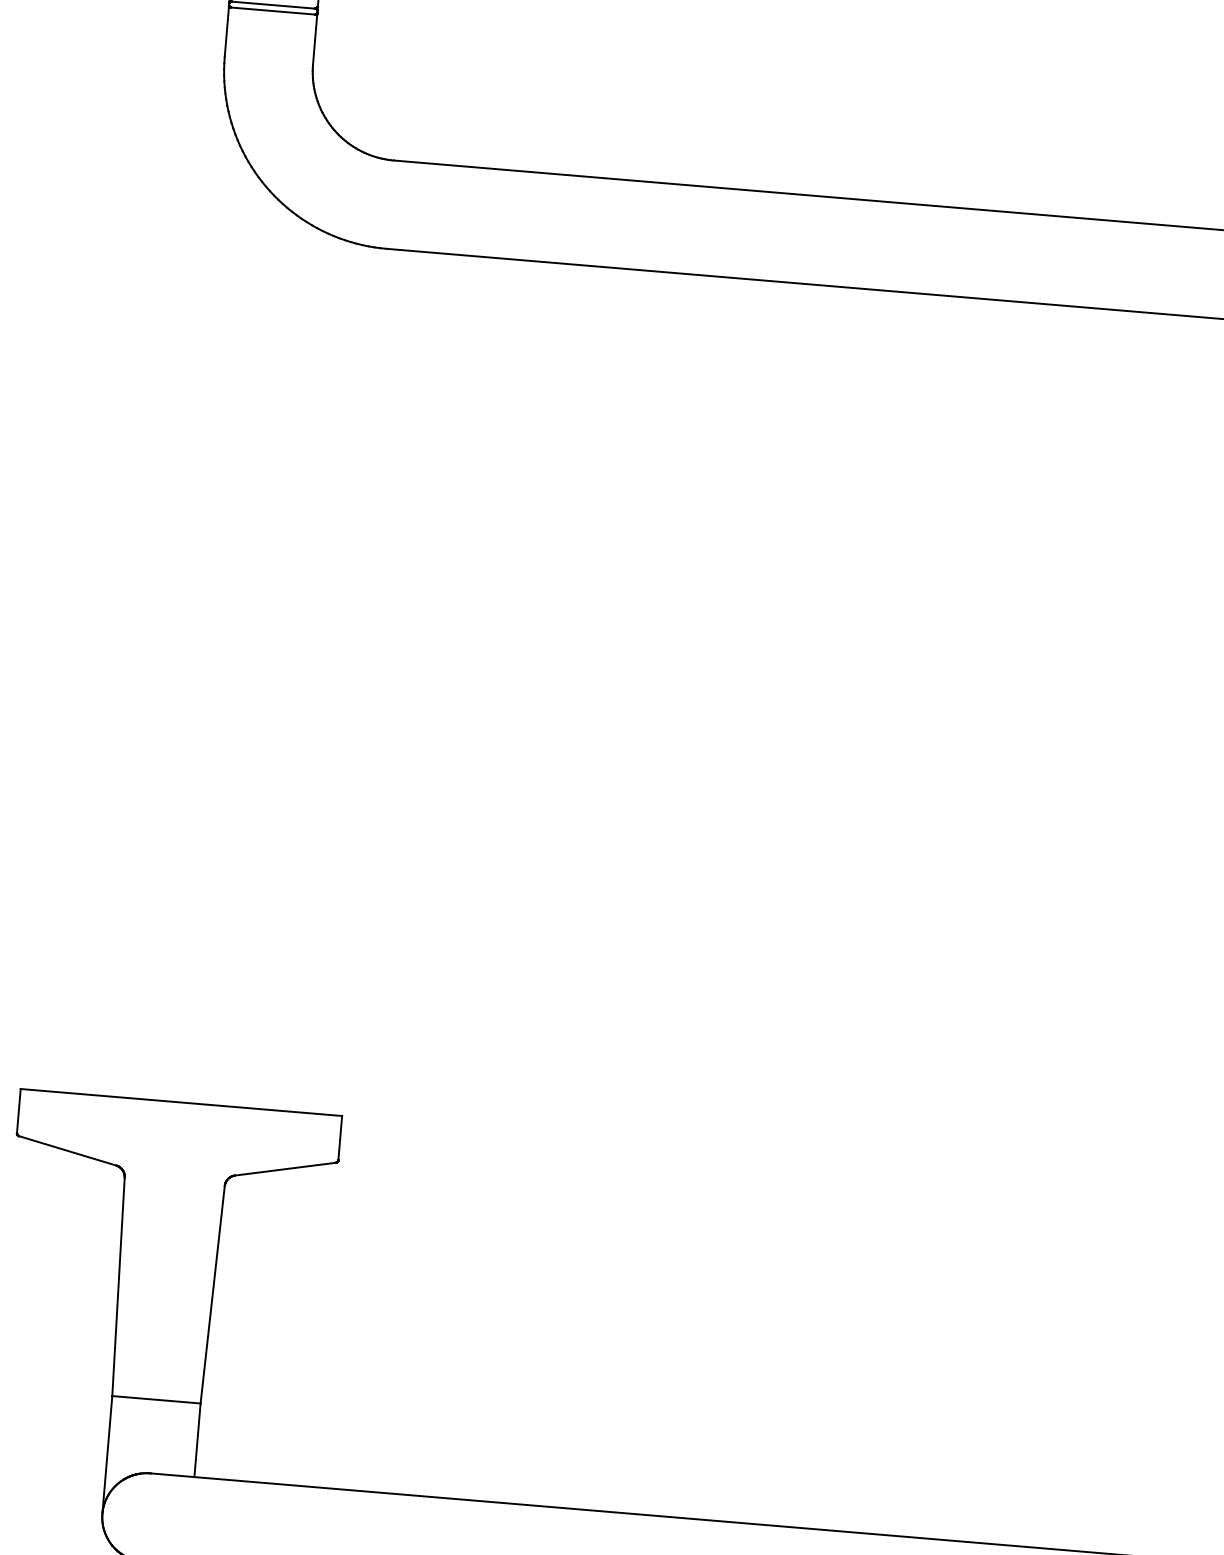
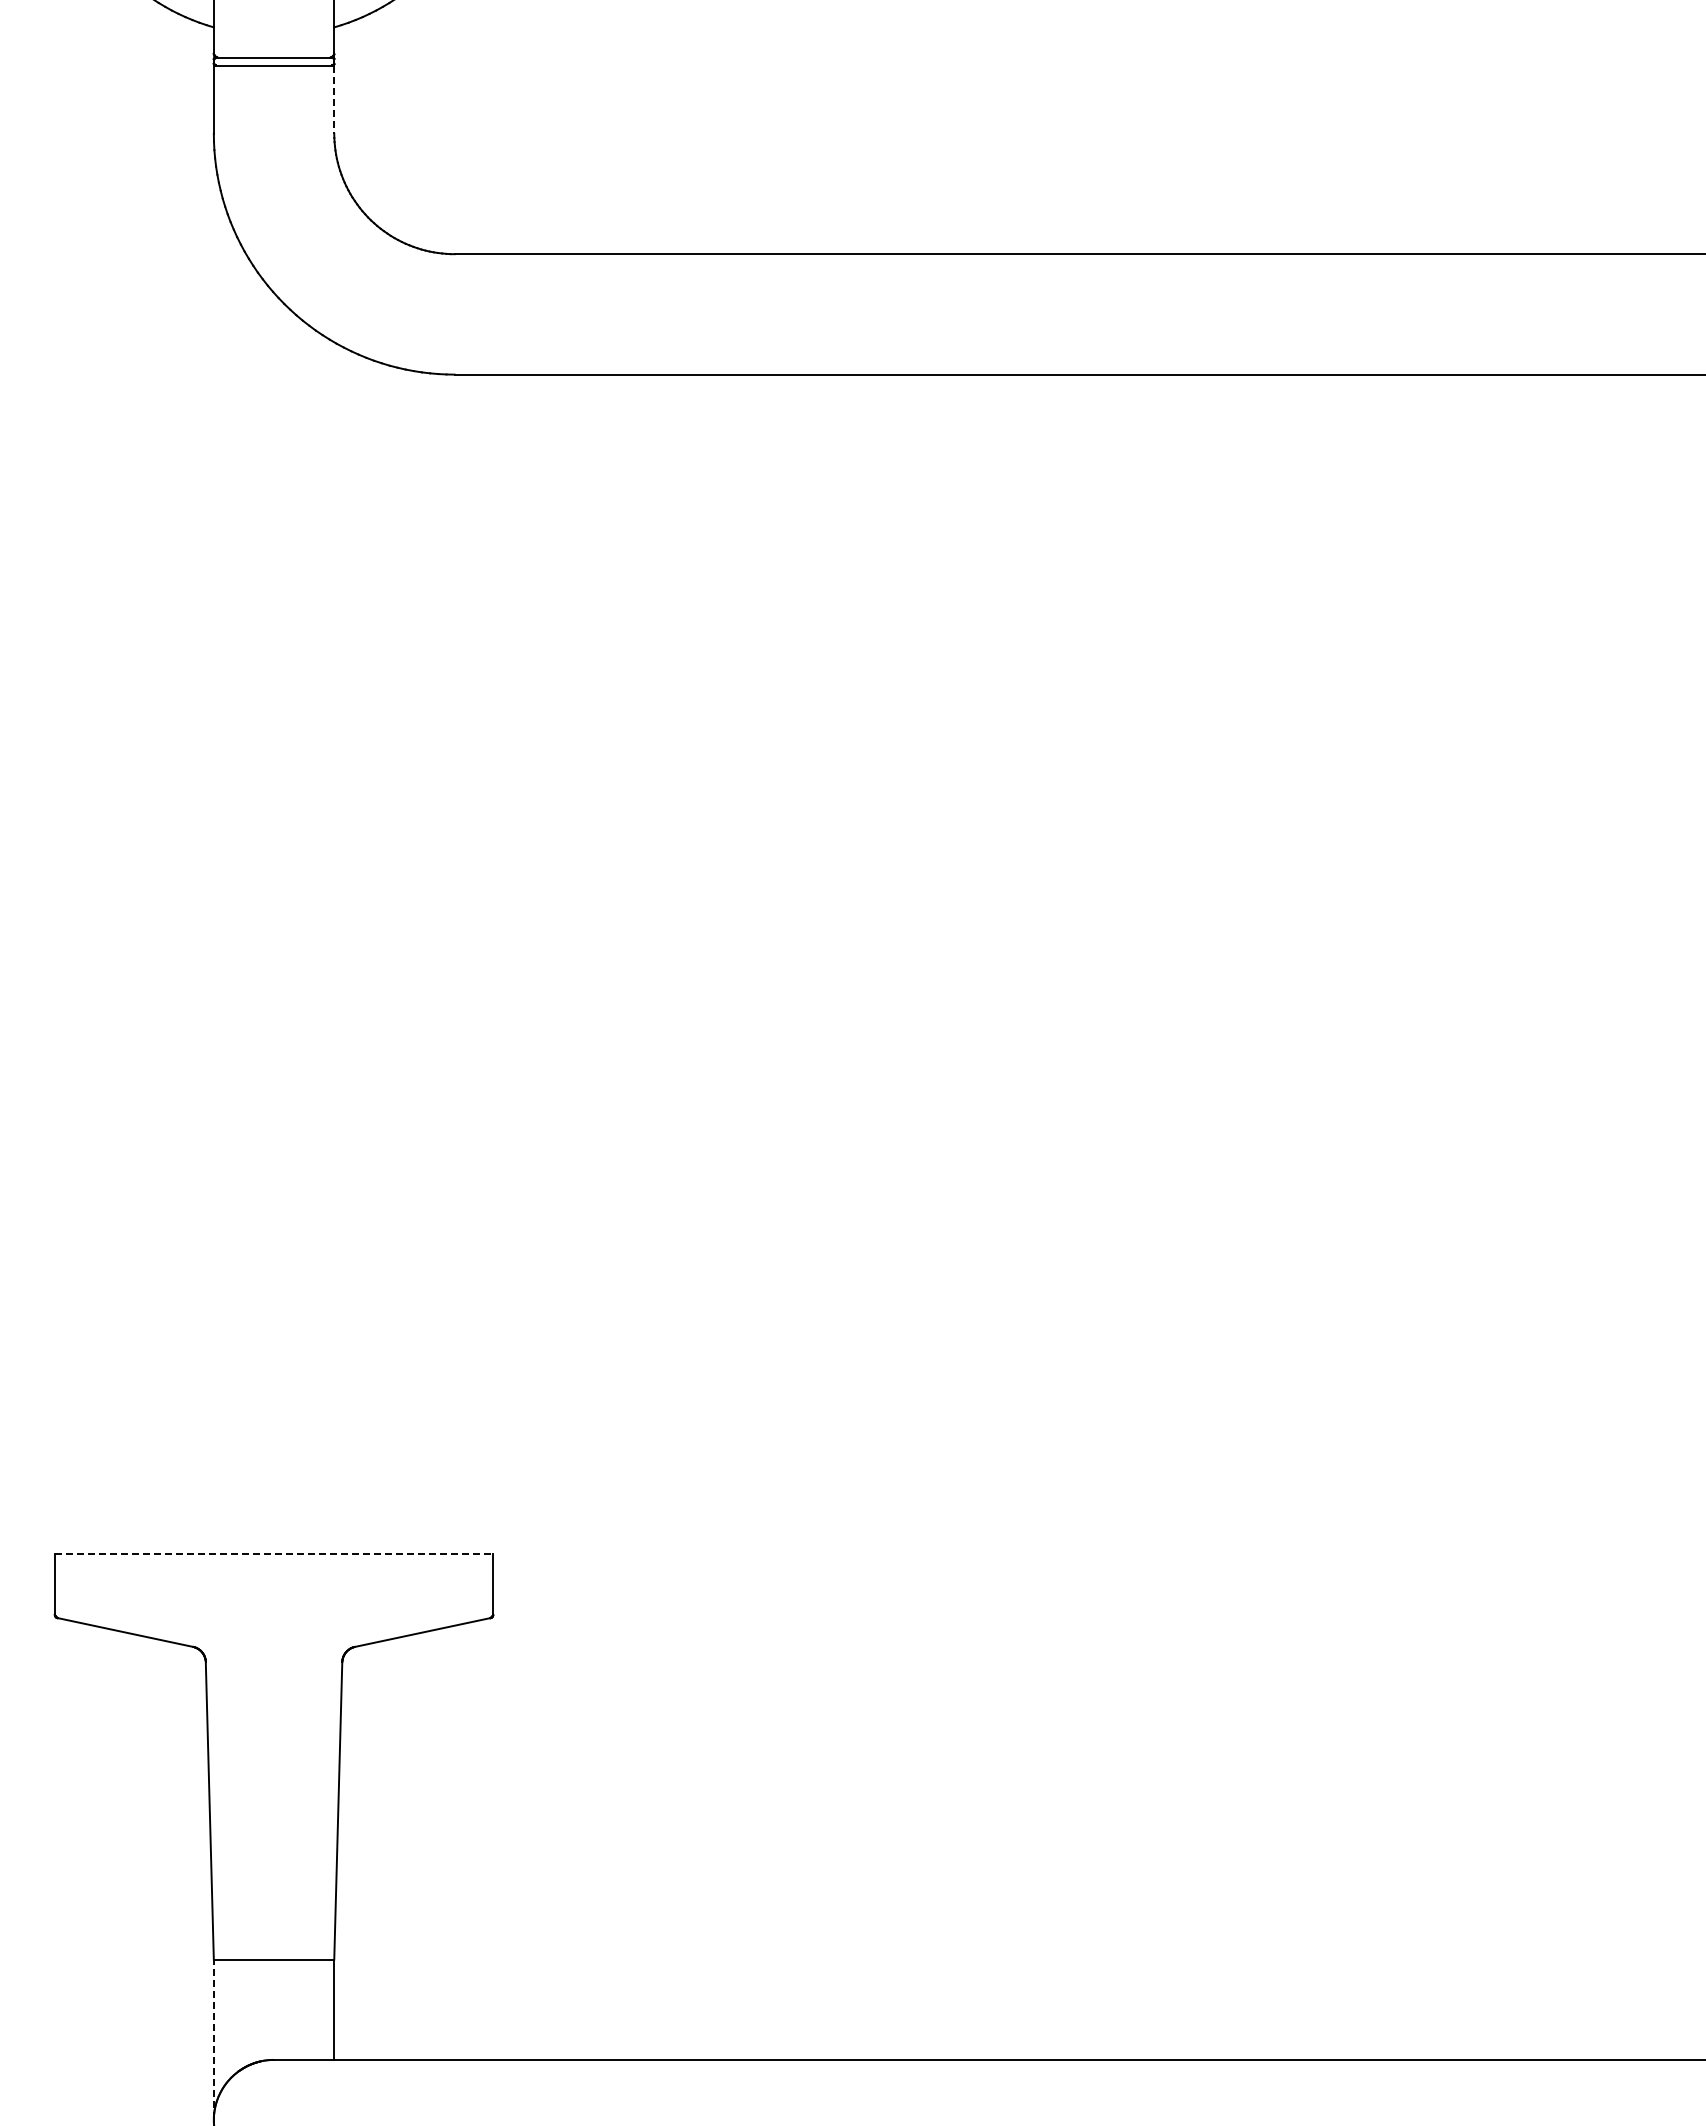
line: (315, 40) -> (334, 100), solid -> dashed
line: (181, 1102) -> (274, 1554), solid -> dashed
line: (107, 1454) -> (213, 2039), solid -> dashed

